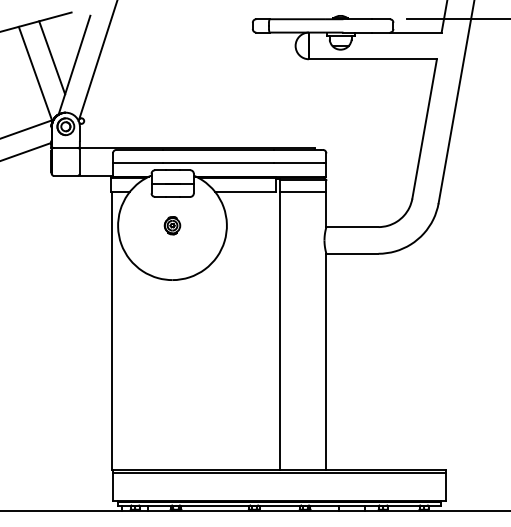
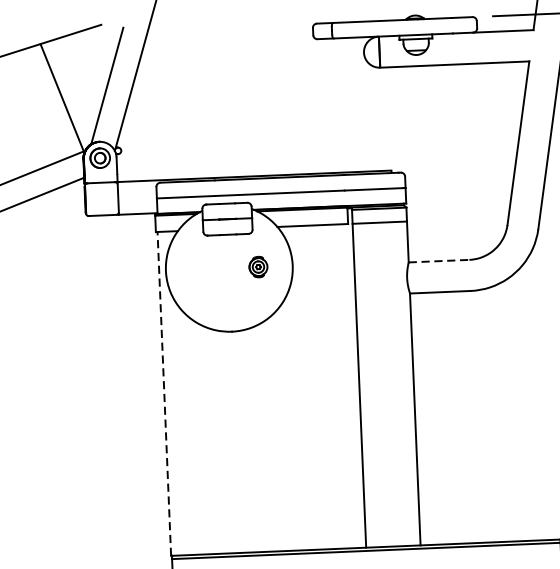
line: (52, 57) -> (81, 78), removed
part: (172, 225) -> (258, 266), moved
line: (352, 227) -> (439, 261), solid -> dashed
line: (112, 330) -> (164, 393), solid -> dashed

